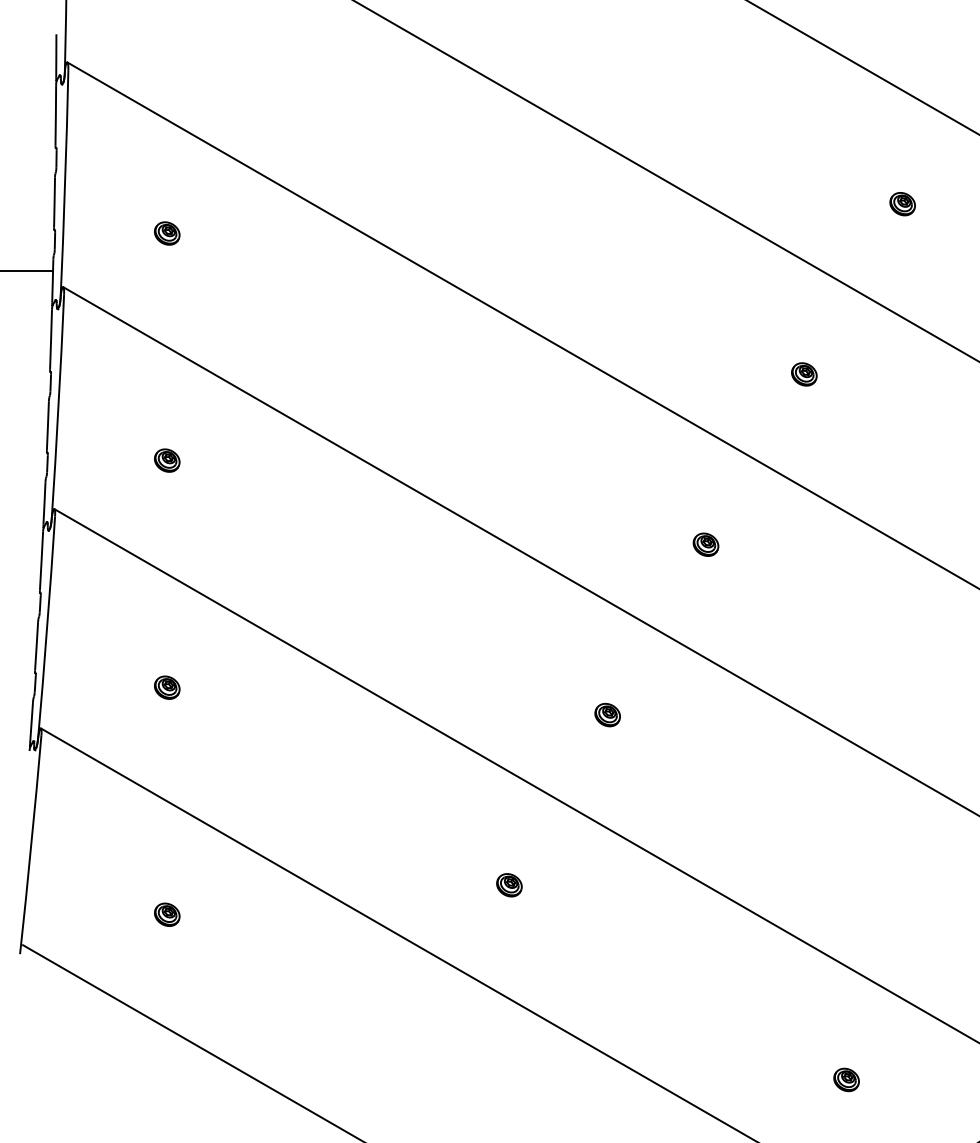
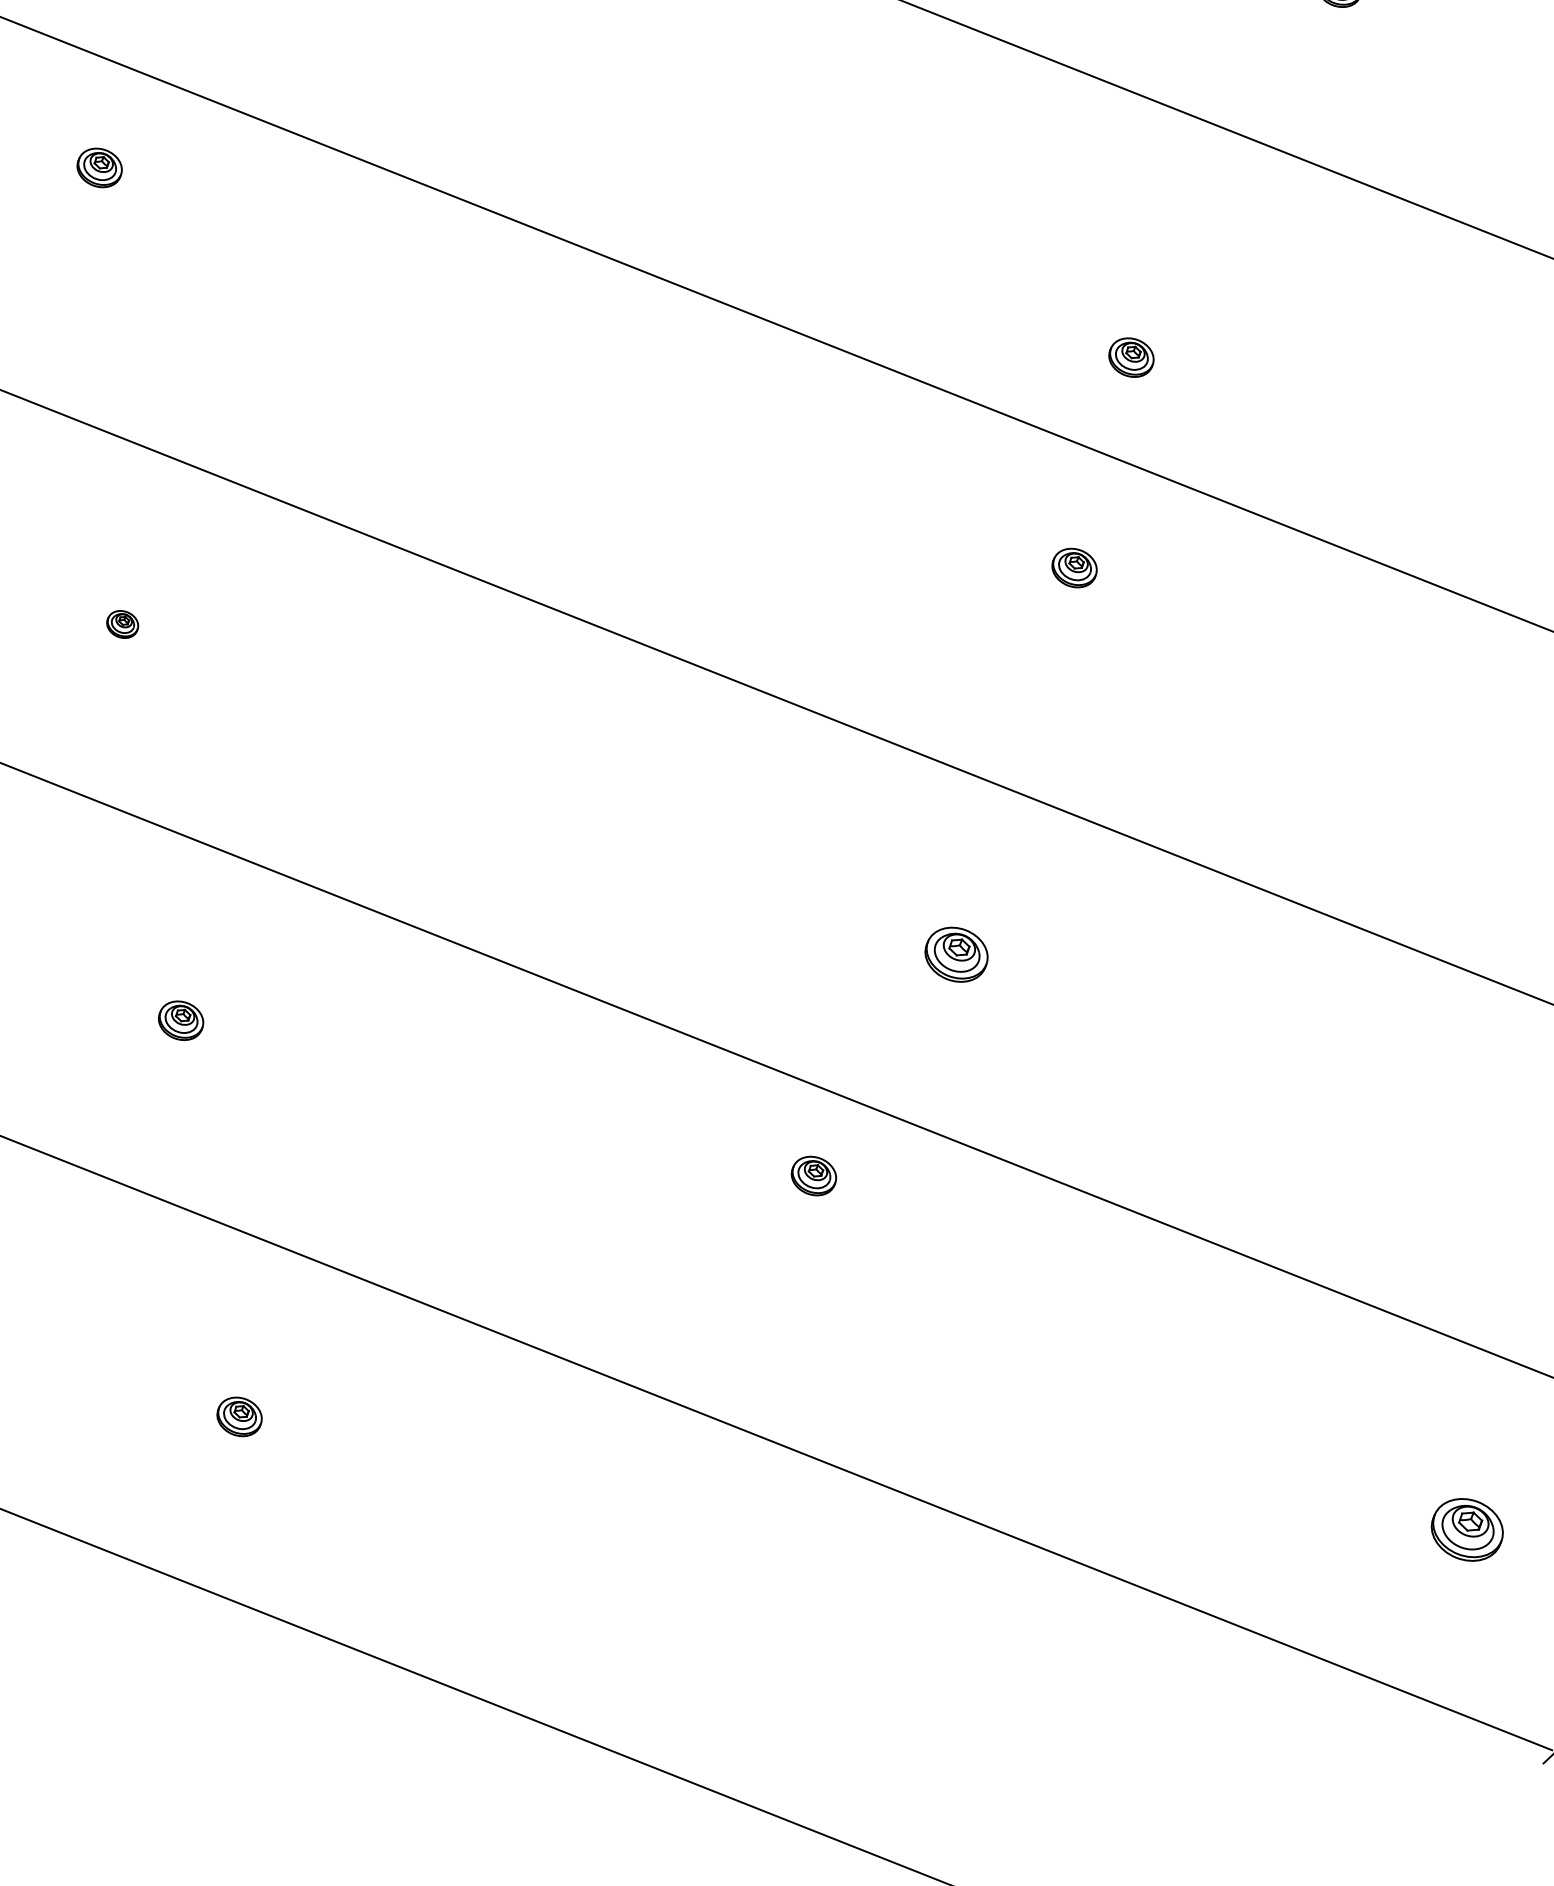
part: (167, 233) -> (100, 167), moved
part: (804, 374) -> (1131, 357), moved
part: (167, 460) -> (122, 624), size x0.7
part: (705, 544) -> (1073, 567), moved
part: (607, 715) -> (956, 955), size x1.4
part: (509, 885) -> (814, 1176), moved
part: (846, 1079) -> (1466, 1529), size x1.6

